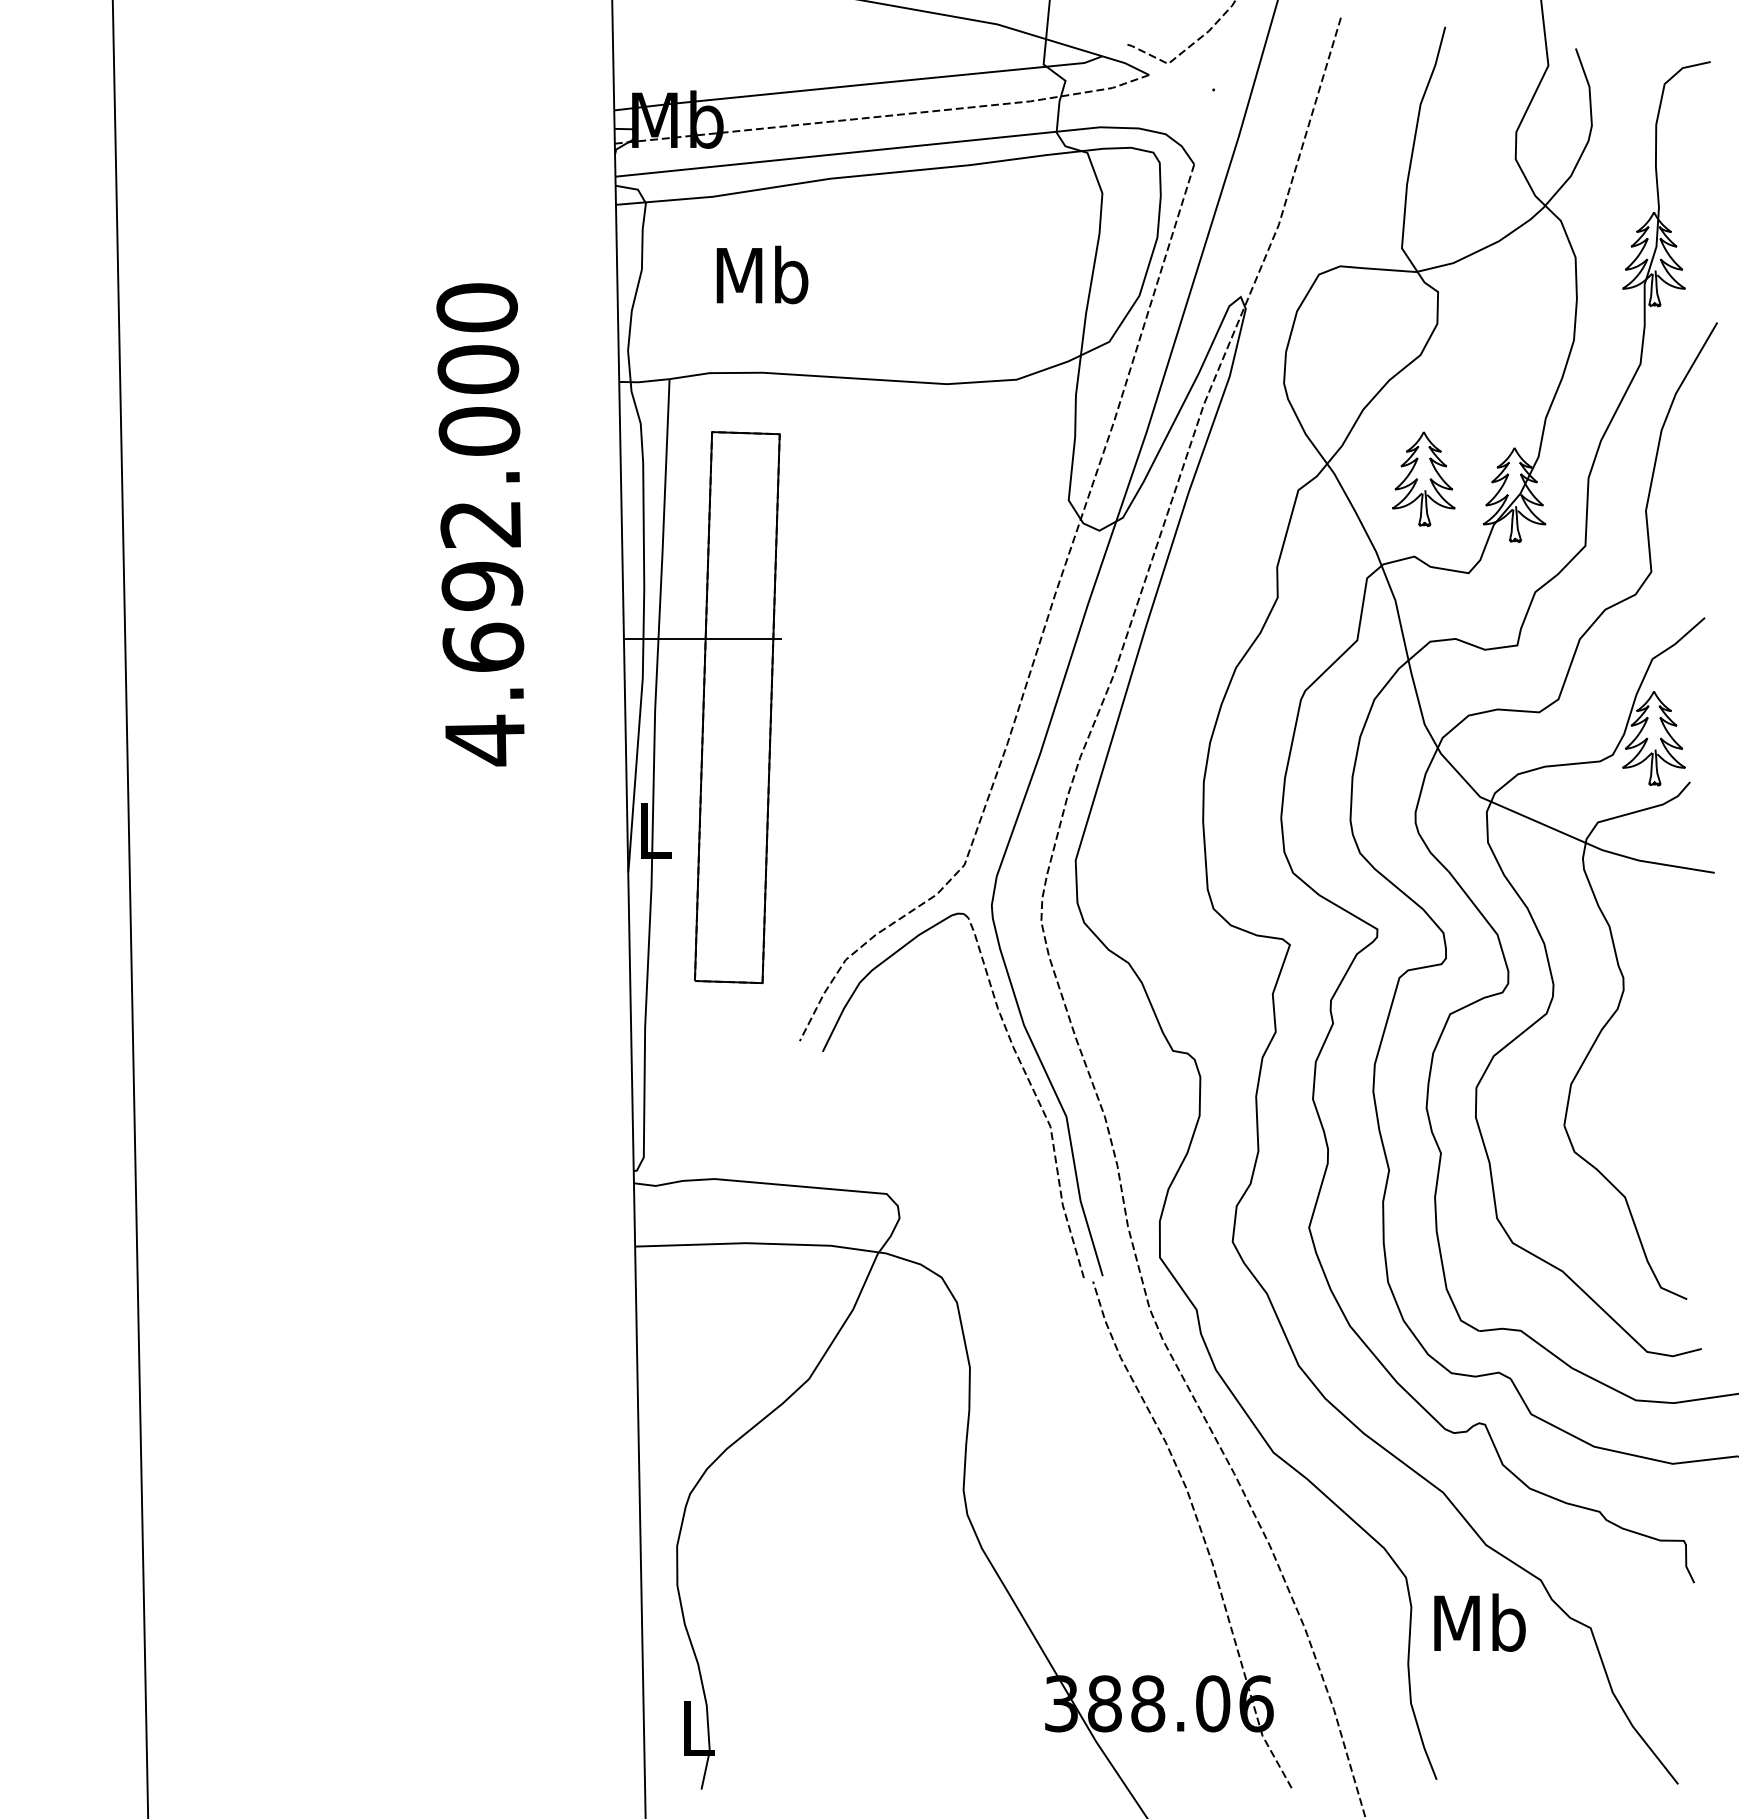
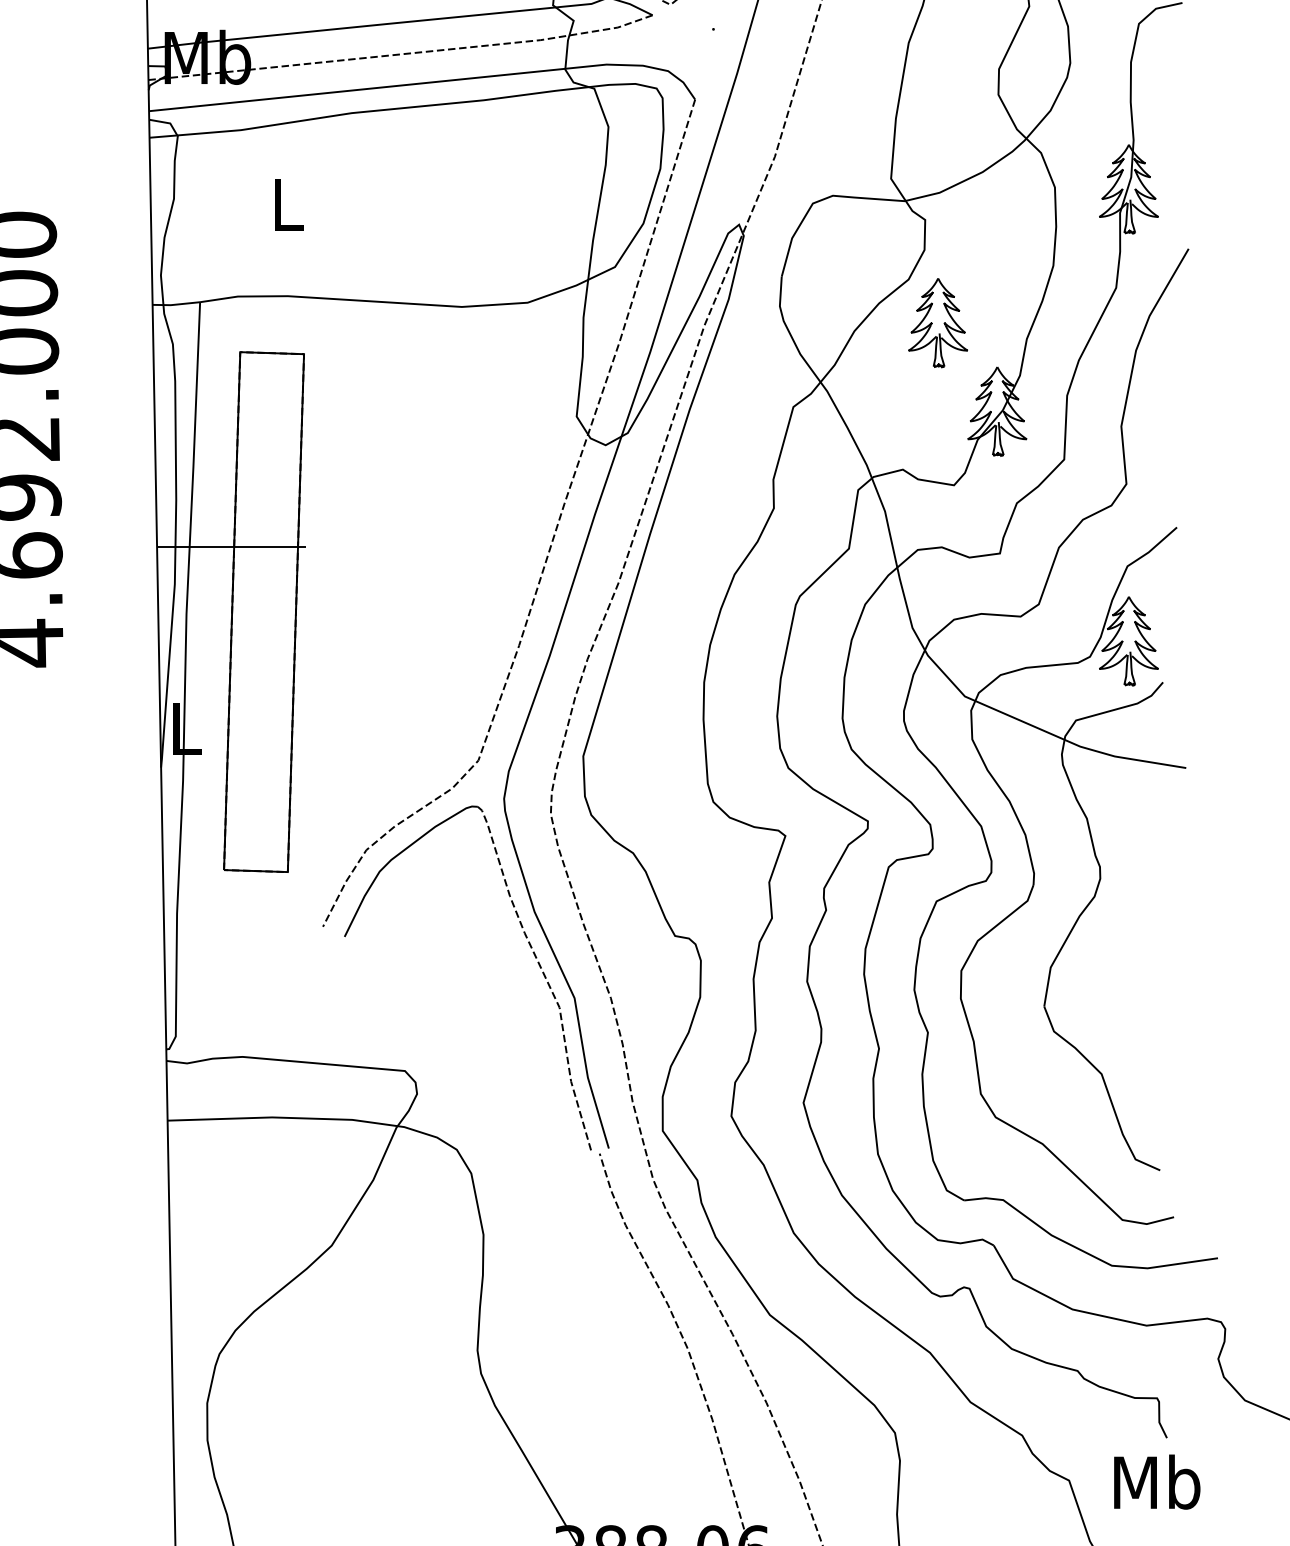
text: (762, 274) -> (287, 203), Mb -> L
part: (1423, 479) -> (937, 323), moved
text: (1479, 1622) -> (1156, 1481), moved

